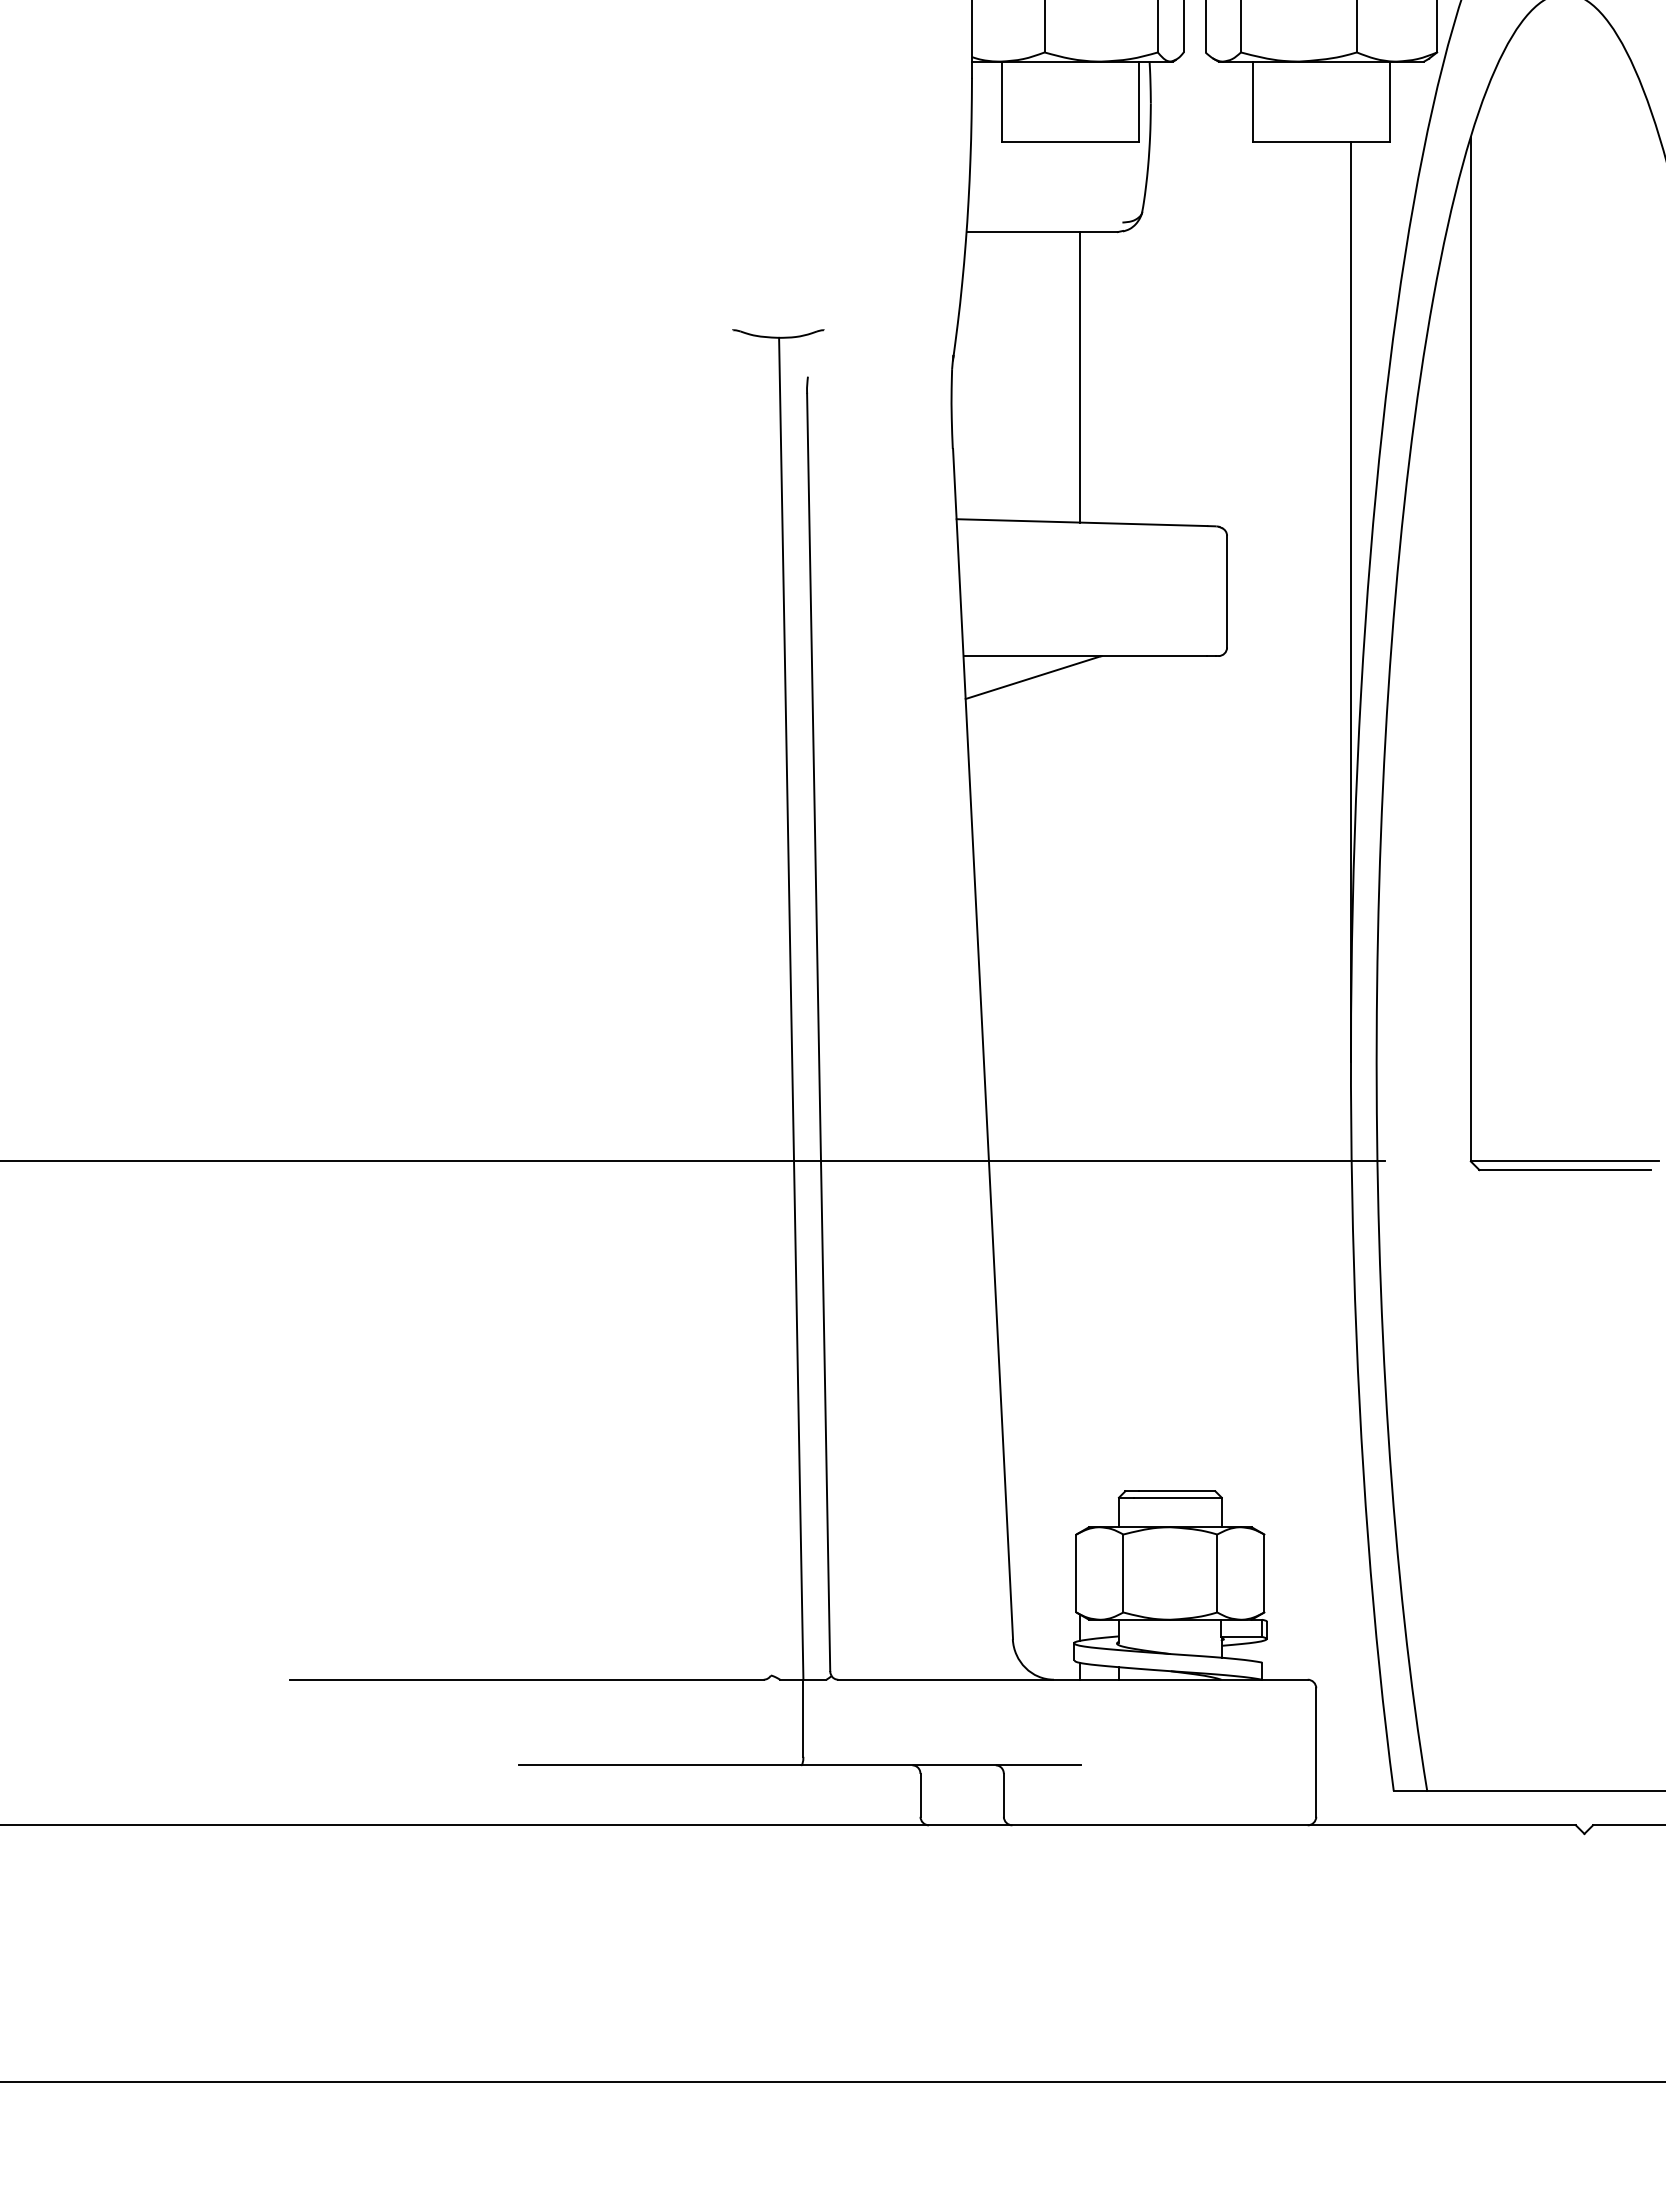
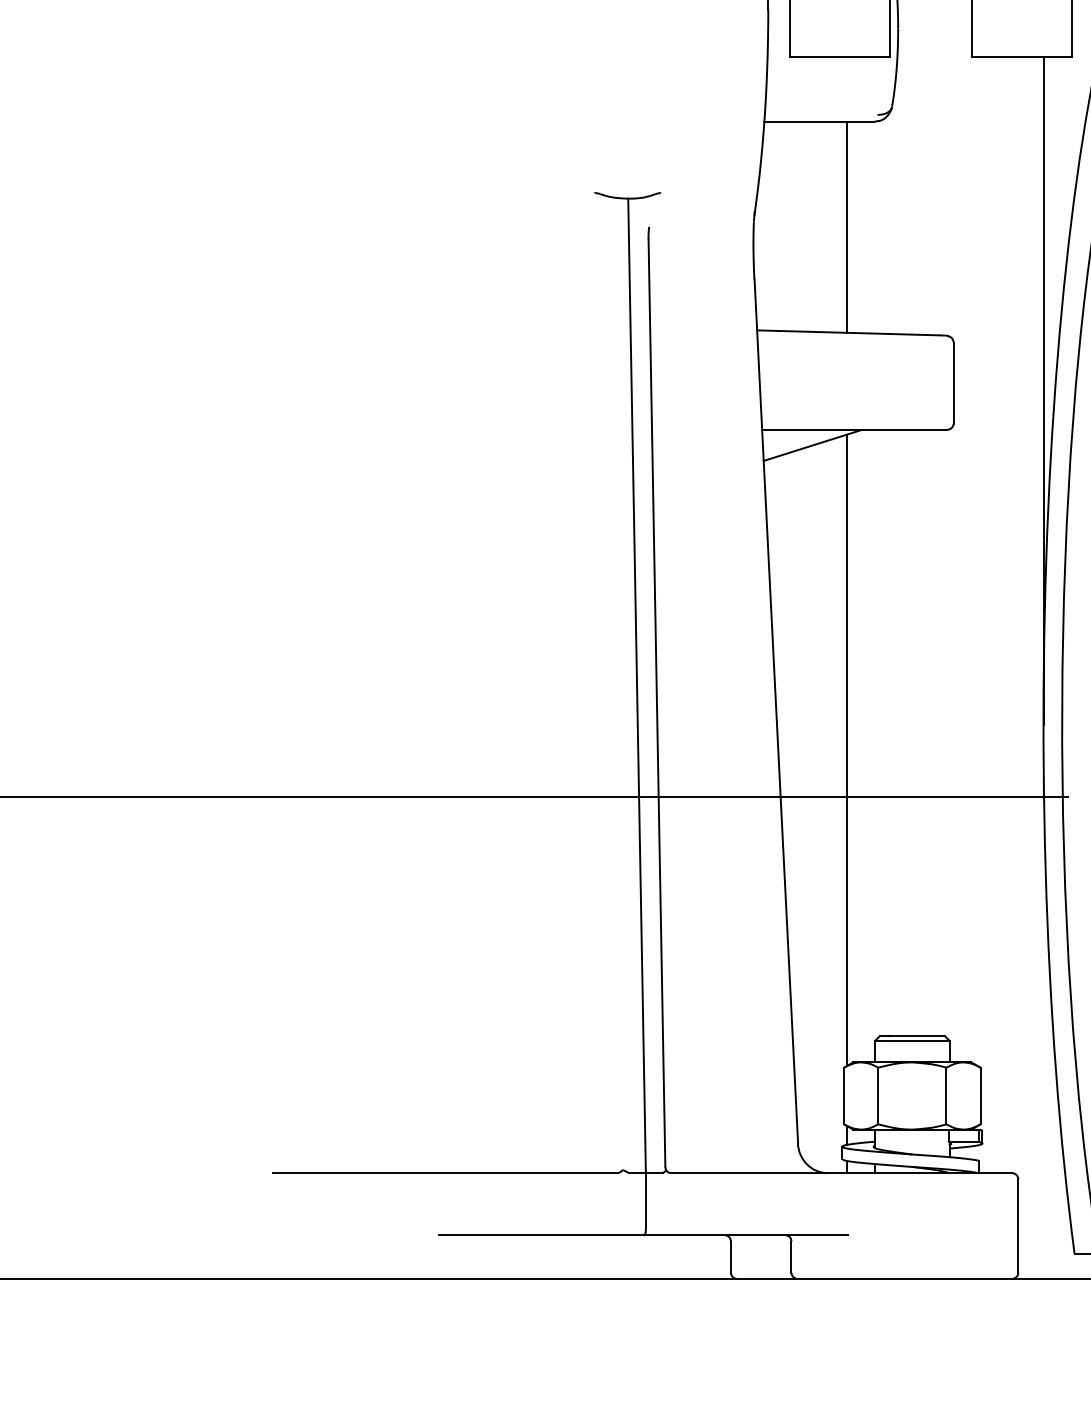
line: (1080, 1097) -> (847, 750), added

